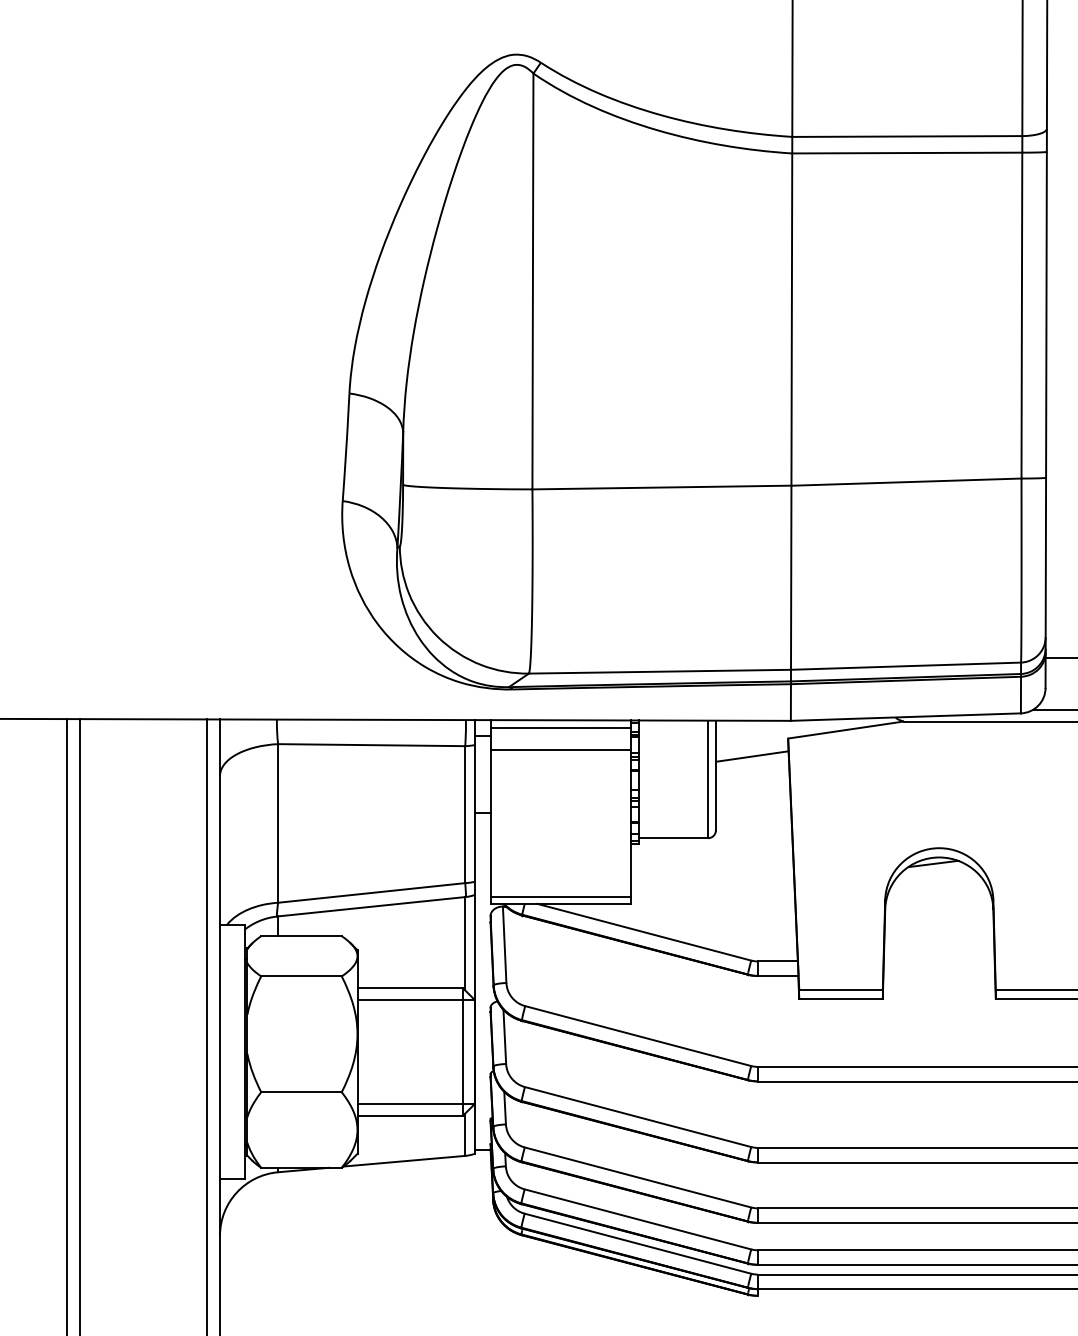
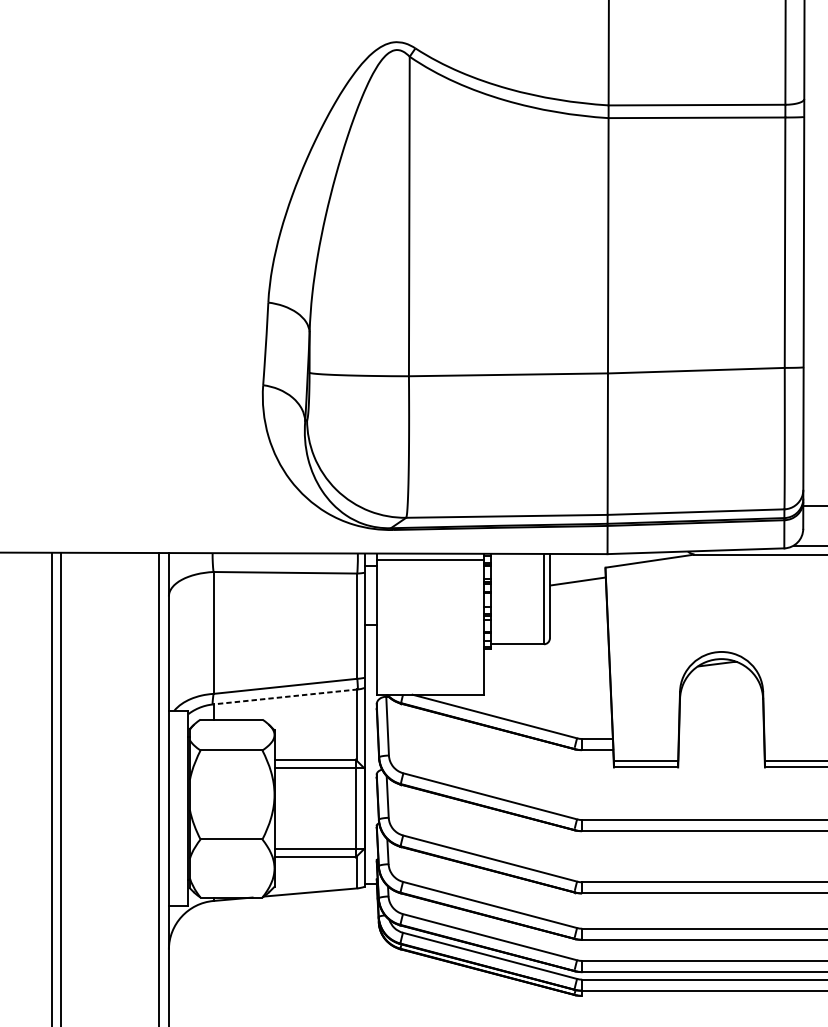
line: (560, 750) -> (430, 576), removed
line: (560, 896) -> (430, 689), removed
line: (371, 906) -> (285, 696), solid -> dashed

